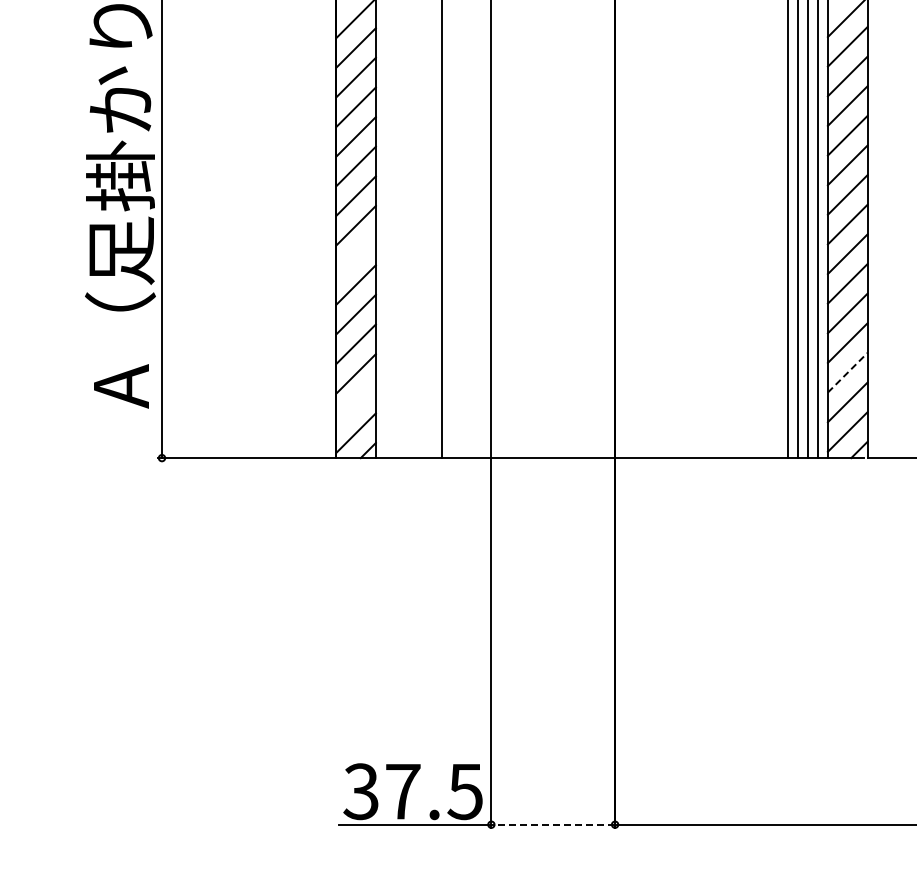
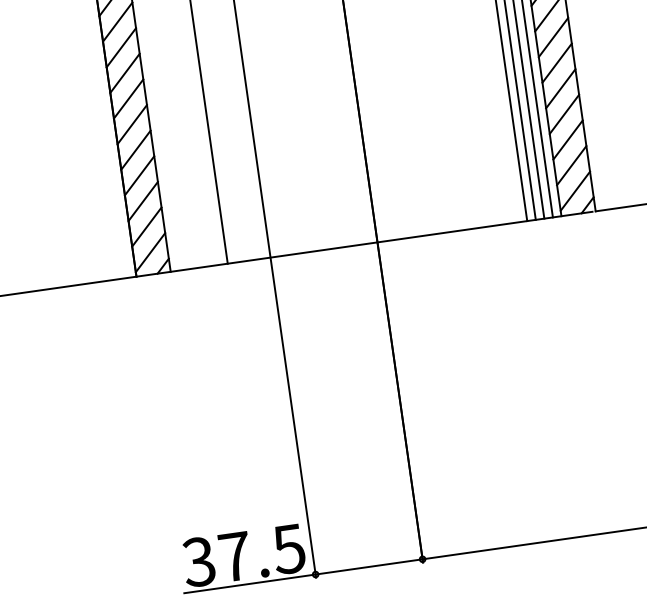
line: (355, 255) -> (128, 99), added
line: (847, 372) -> (567, 139), dashed -> solid
line: (355, 403) -> (146, 227), added
line: (553, 824) -> (369, 566), dashed -> solid

